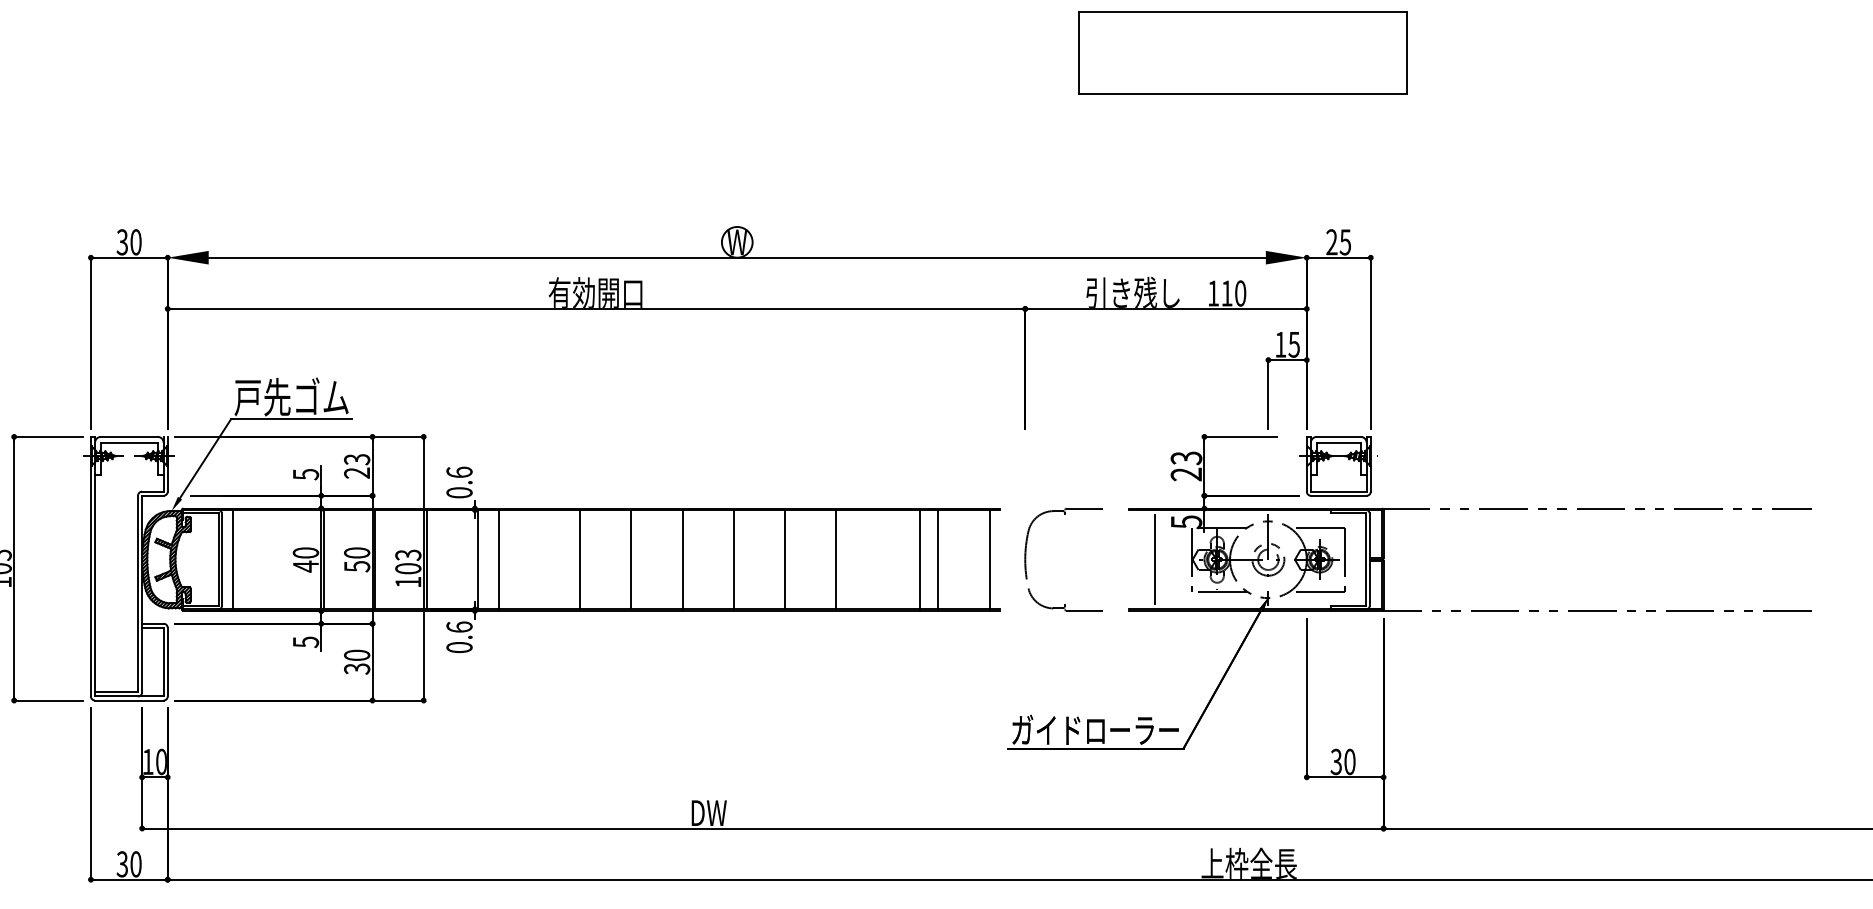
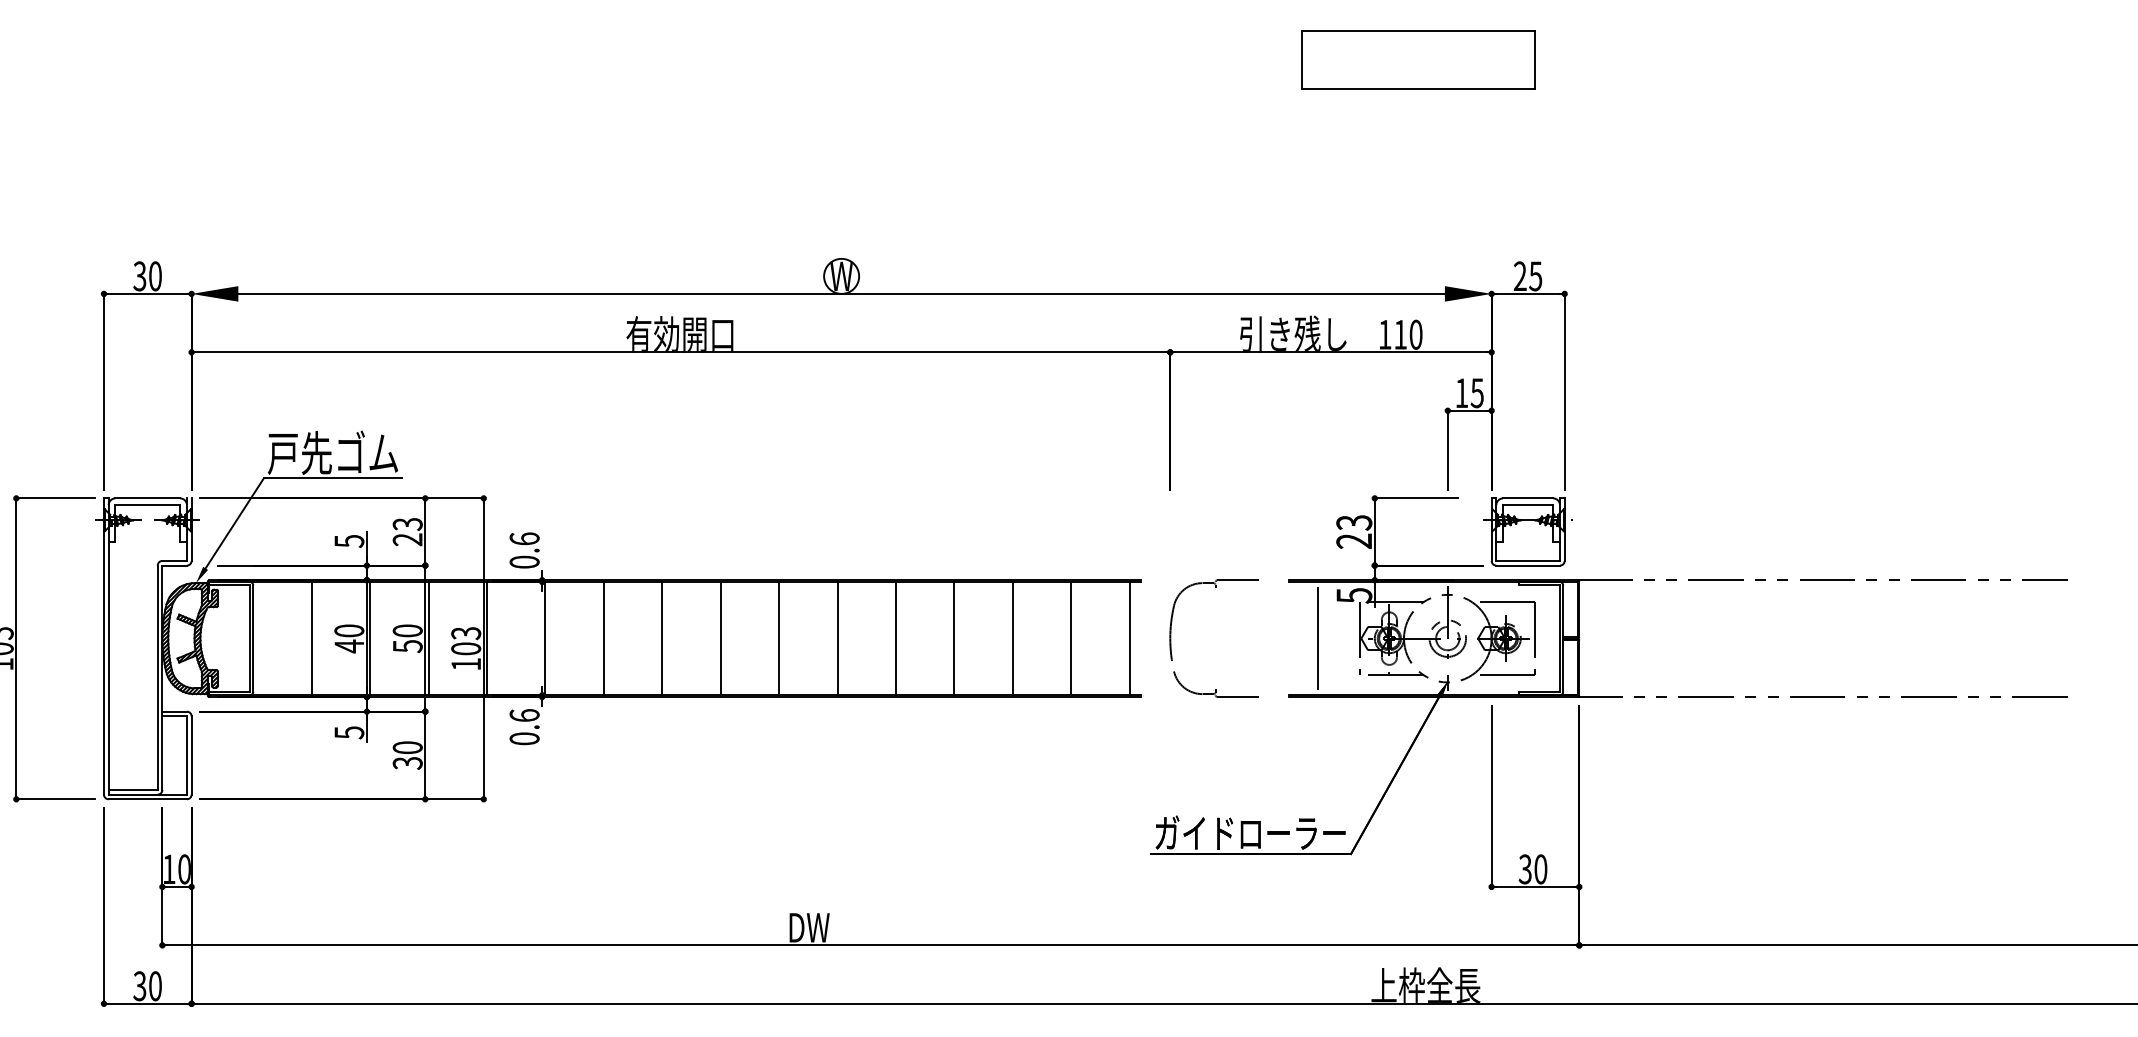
part: (1242, 52) -> (1418, 59), size x0.62
line: (232, 559) -> (311, 638), moved
line: (498, 559) -> (603, 638), moved
line: (919, 559) -> (1012, 638), moved

